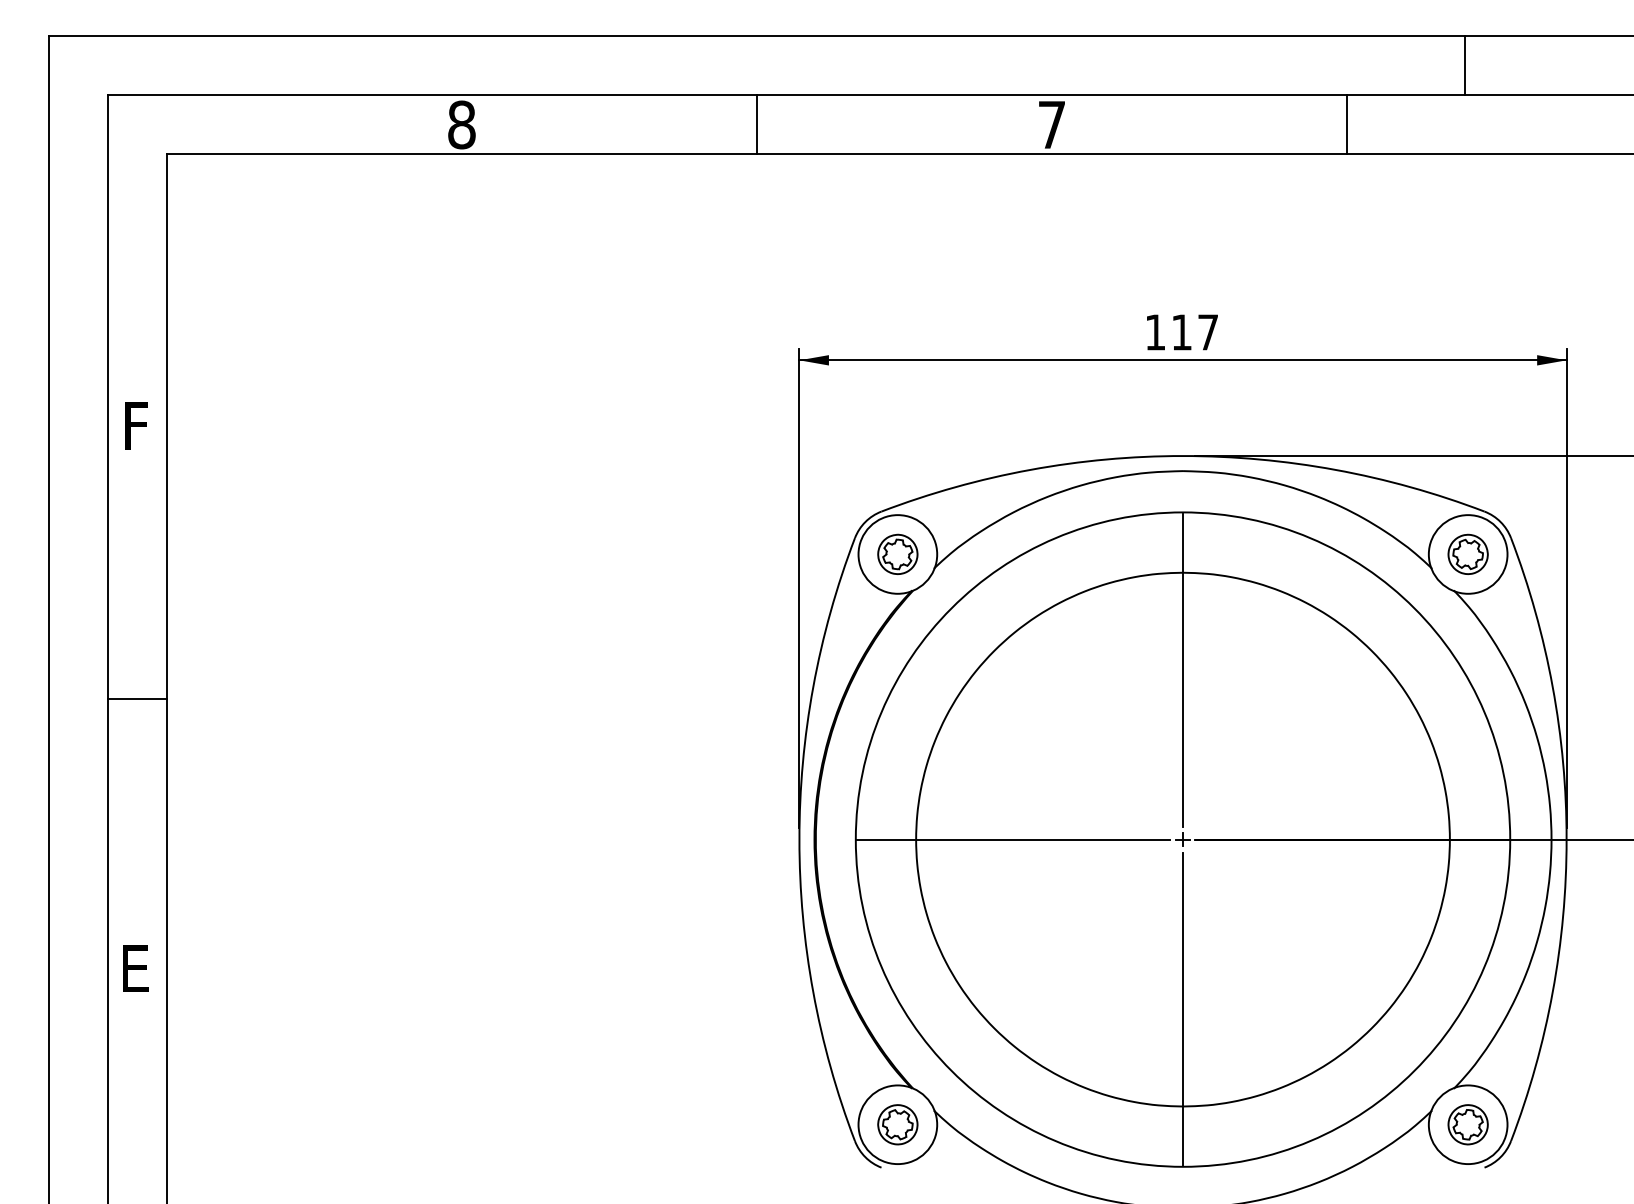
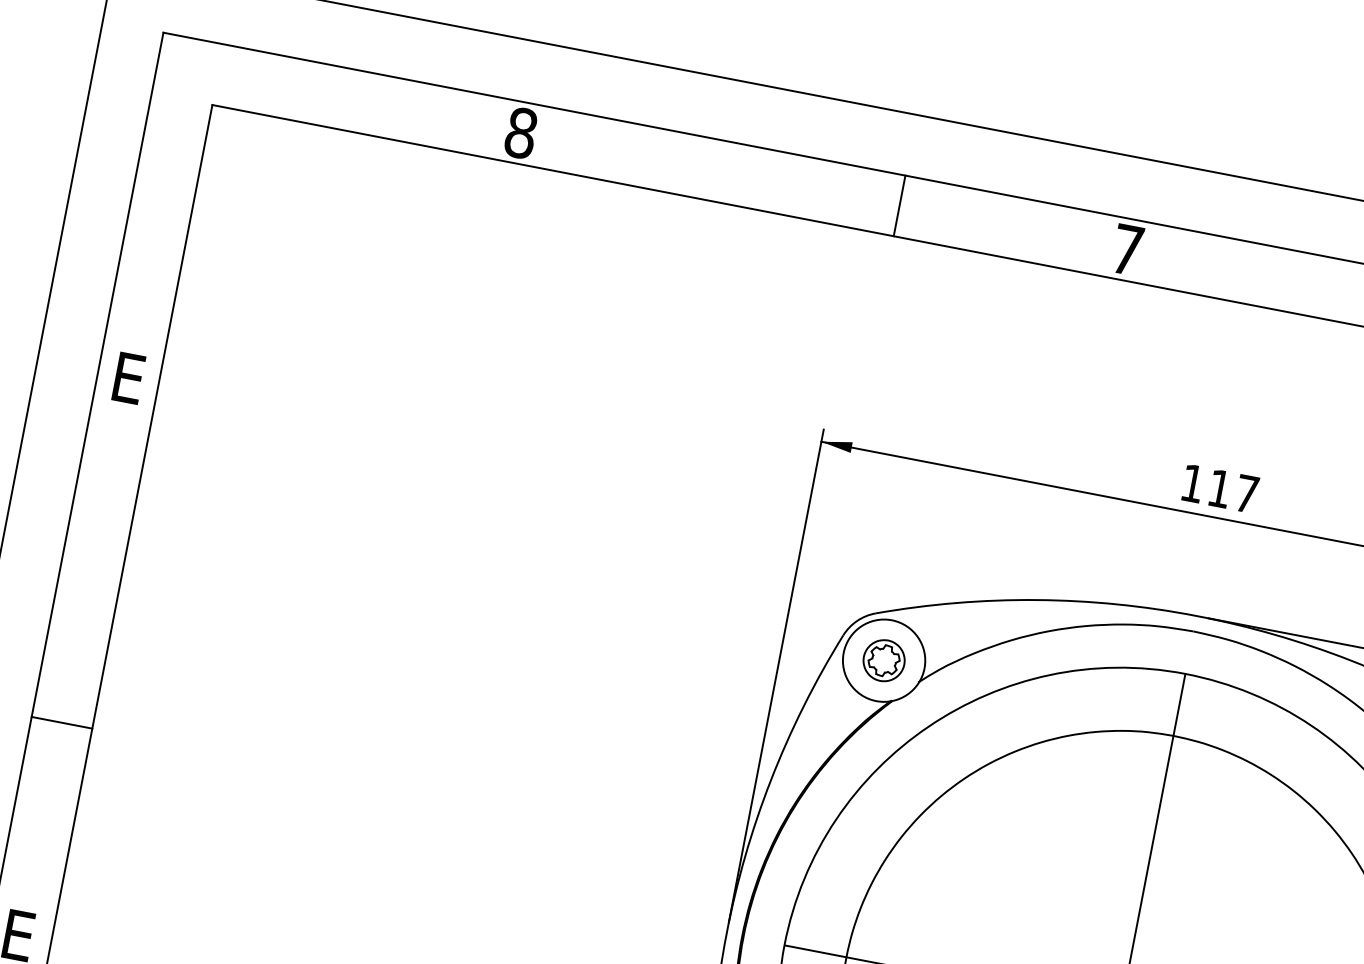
line: (757, 124) -> (899, 205), moved
text: (140, 425) -> (131, 378), F -> E
line: (137, 699) -> (61, 722), moved

